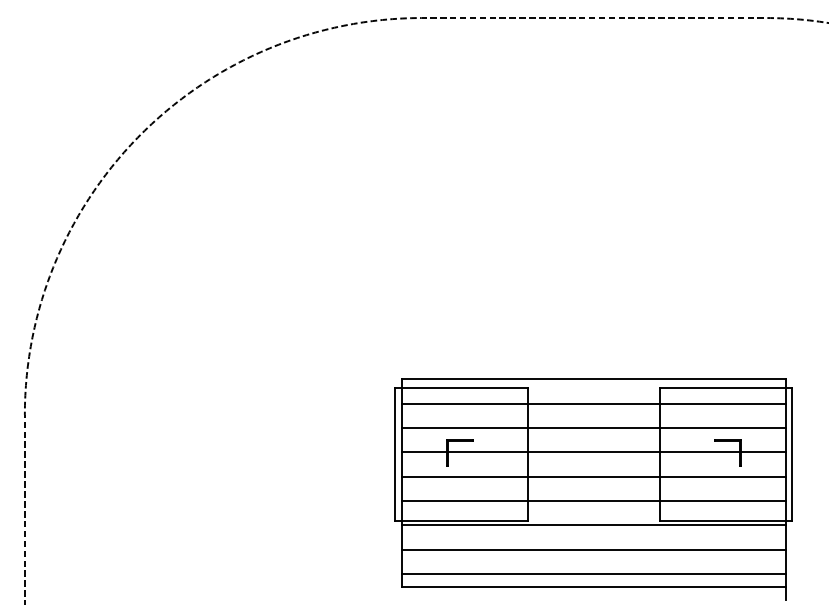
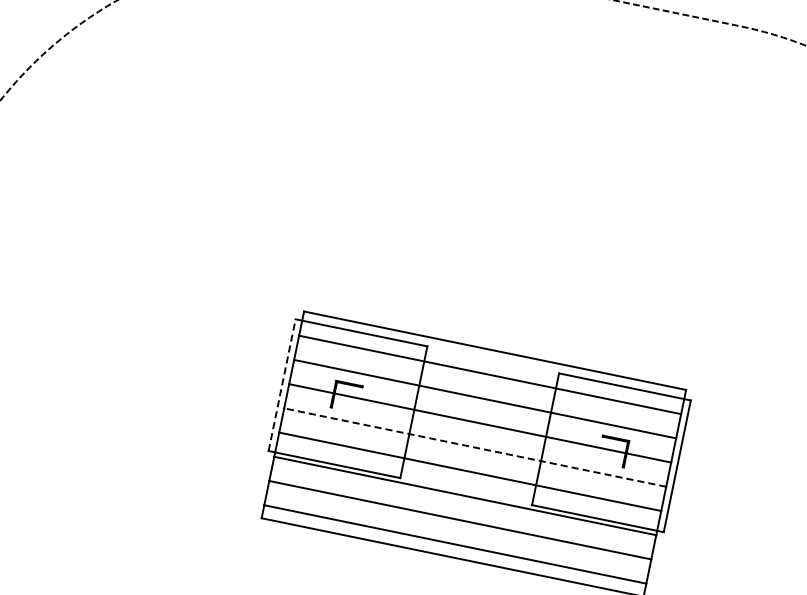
line: (395, 454) -> (282, 385), solid -> dashed
line: (593, 476) -> (474, 447), solid -> dashed

